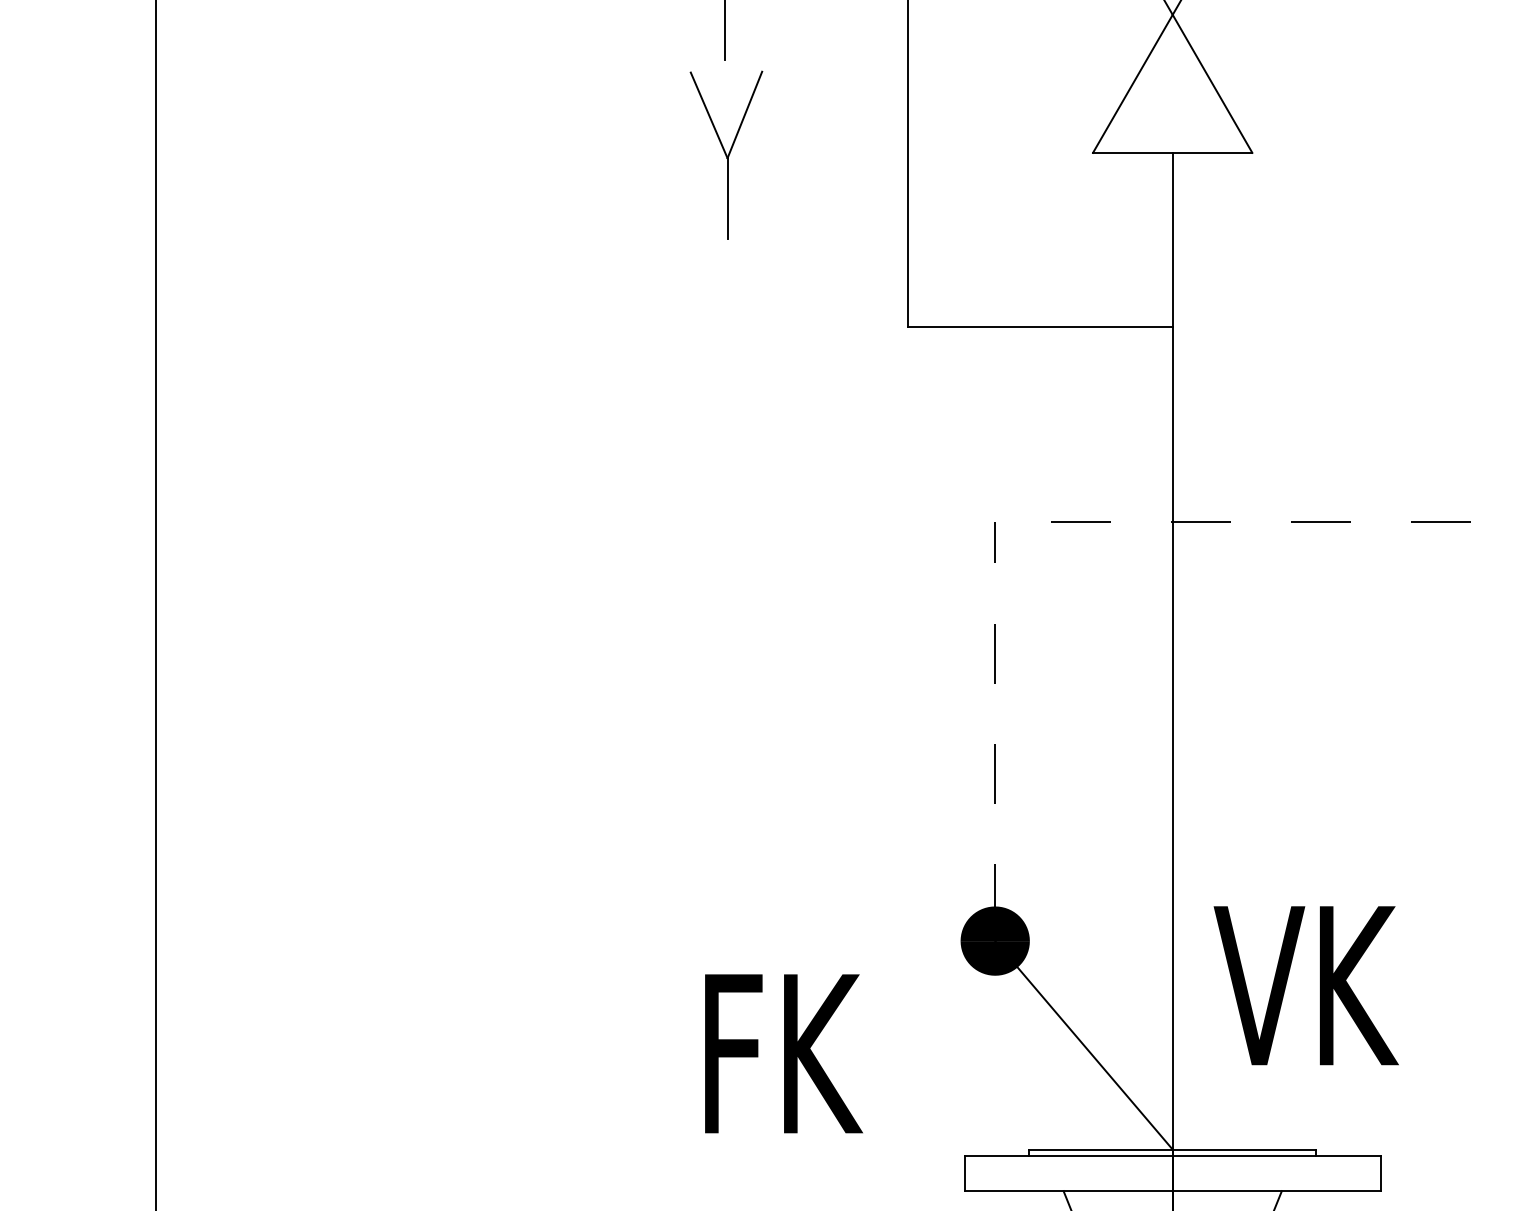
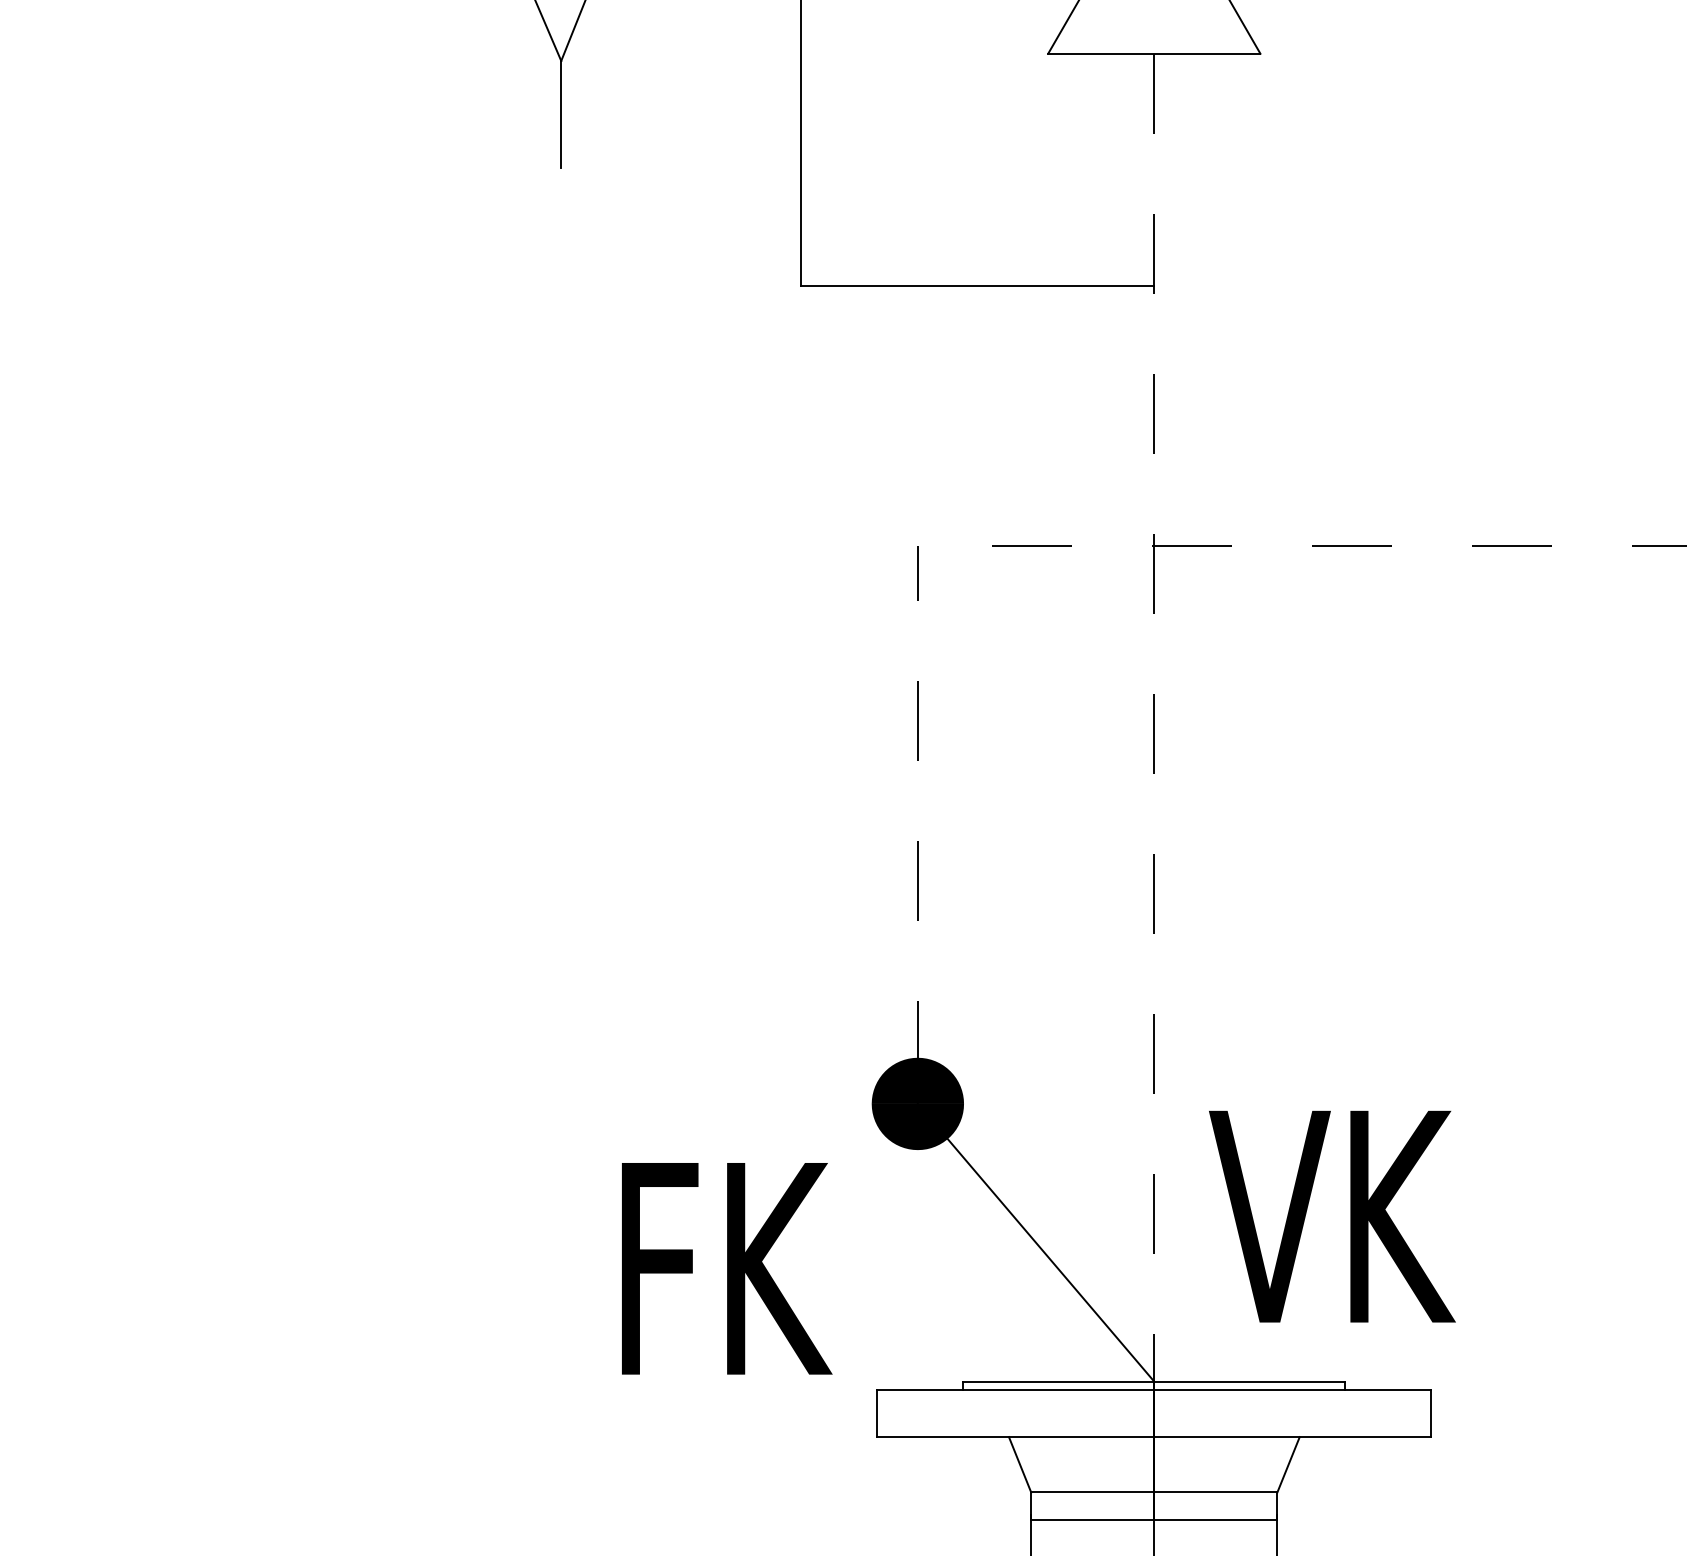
line: (1172, 651) -> (1154, 718), solid -> dashed
text: (1305, 985) -> (1331, 1216), moved
text: (783, 1053) -> (726, 1268), moved

